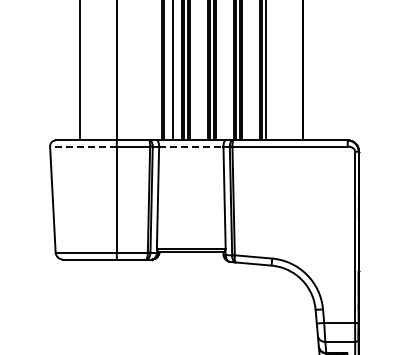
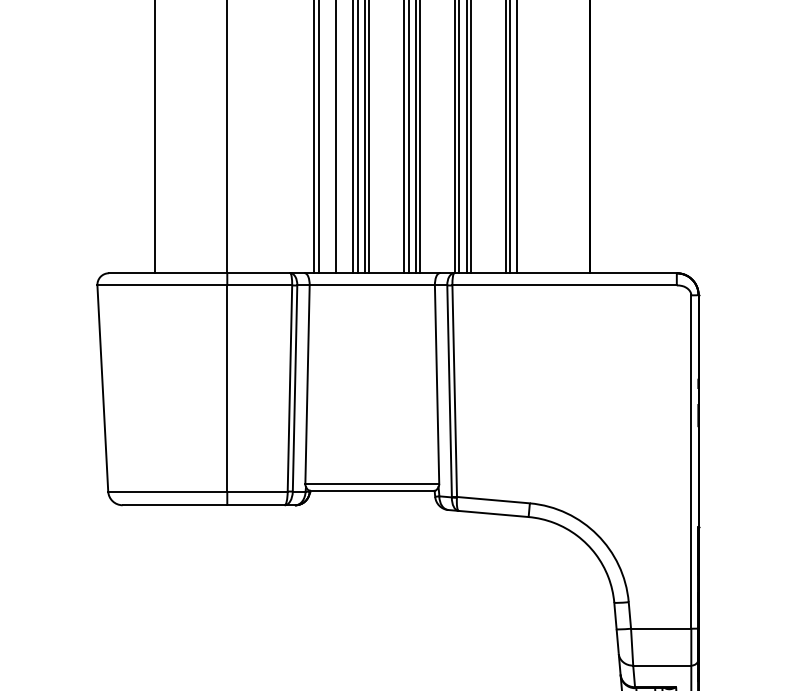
line: (82, 146) -> (160, 285), dashed -> solid
line: (191, 146) -> (372, 285), dashed -> solid

